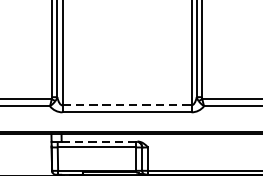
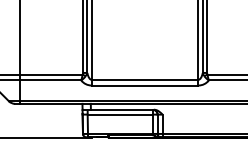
line: (127, 105) -> (145, 79), dashed -> solid
line: (99, 141) -> (122, 109), dashed -> solid

